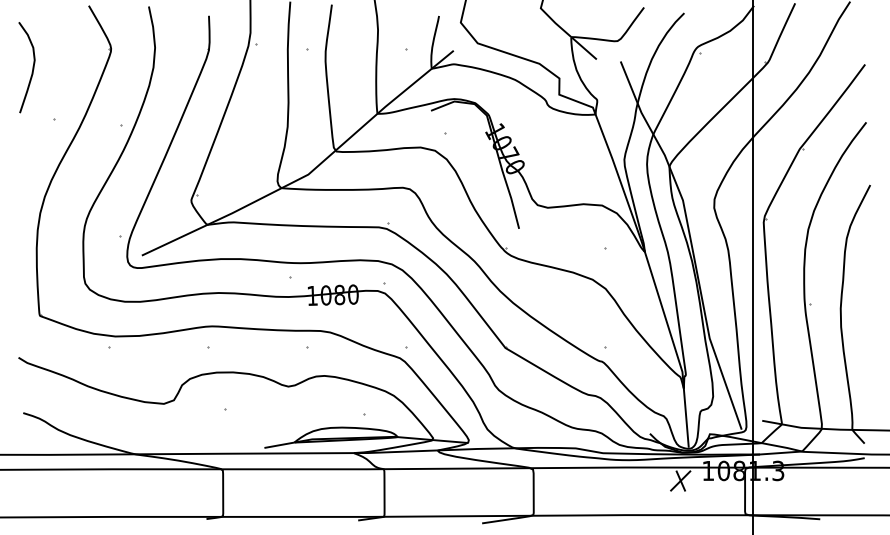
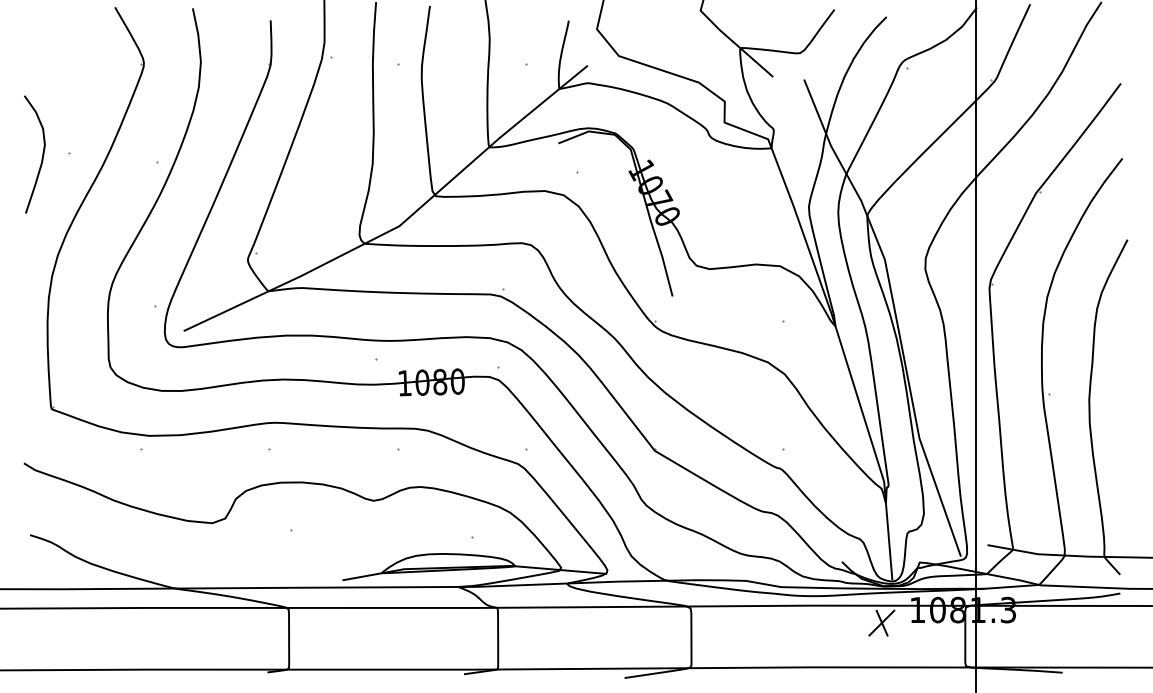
curve: (32, 67) -> (42, 154), moved

